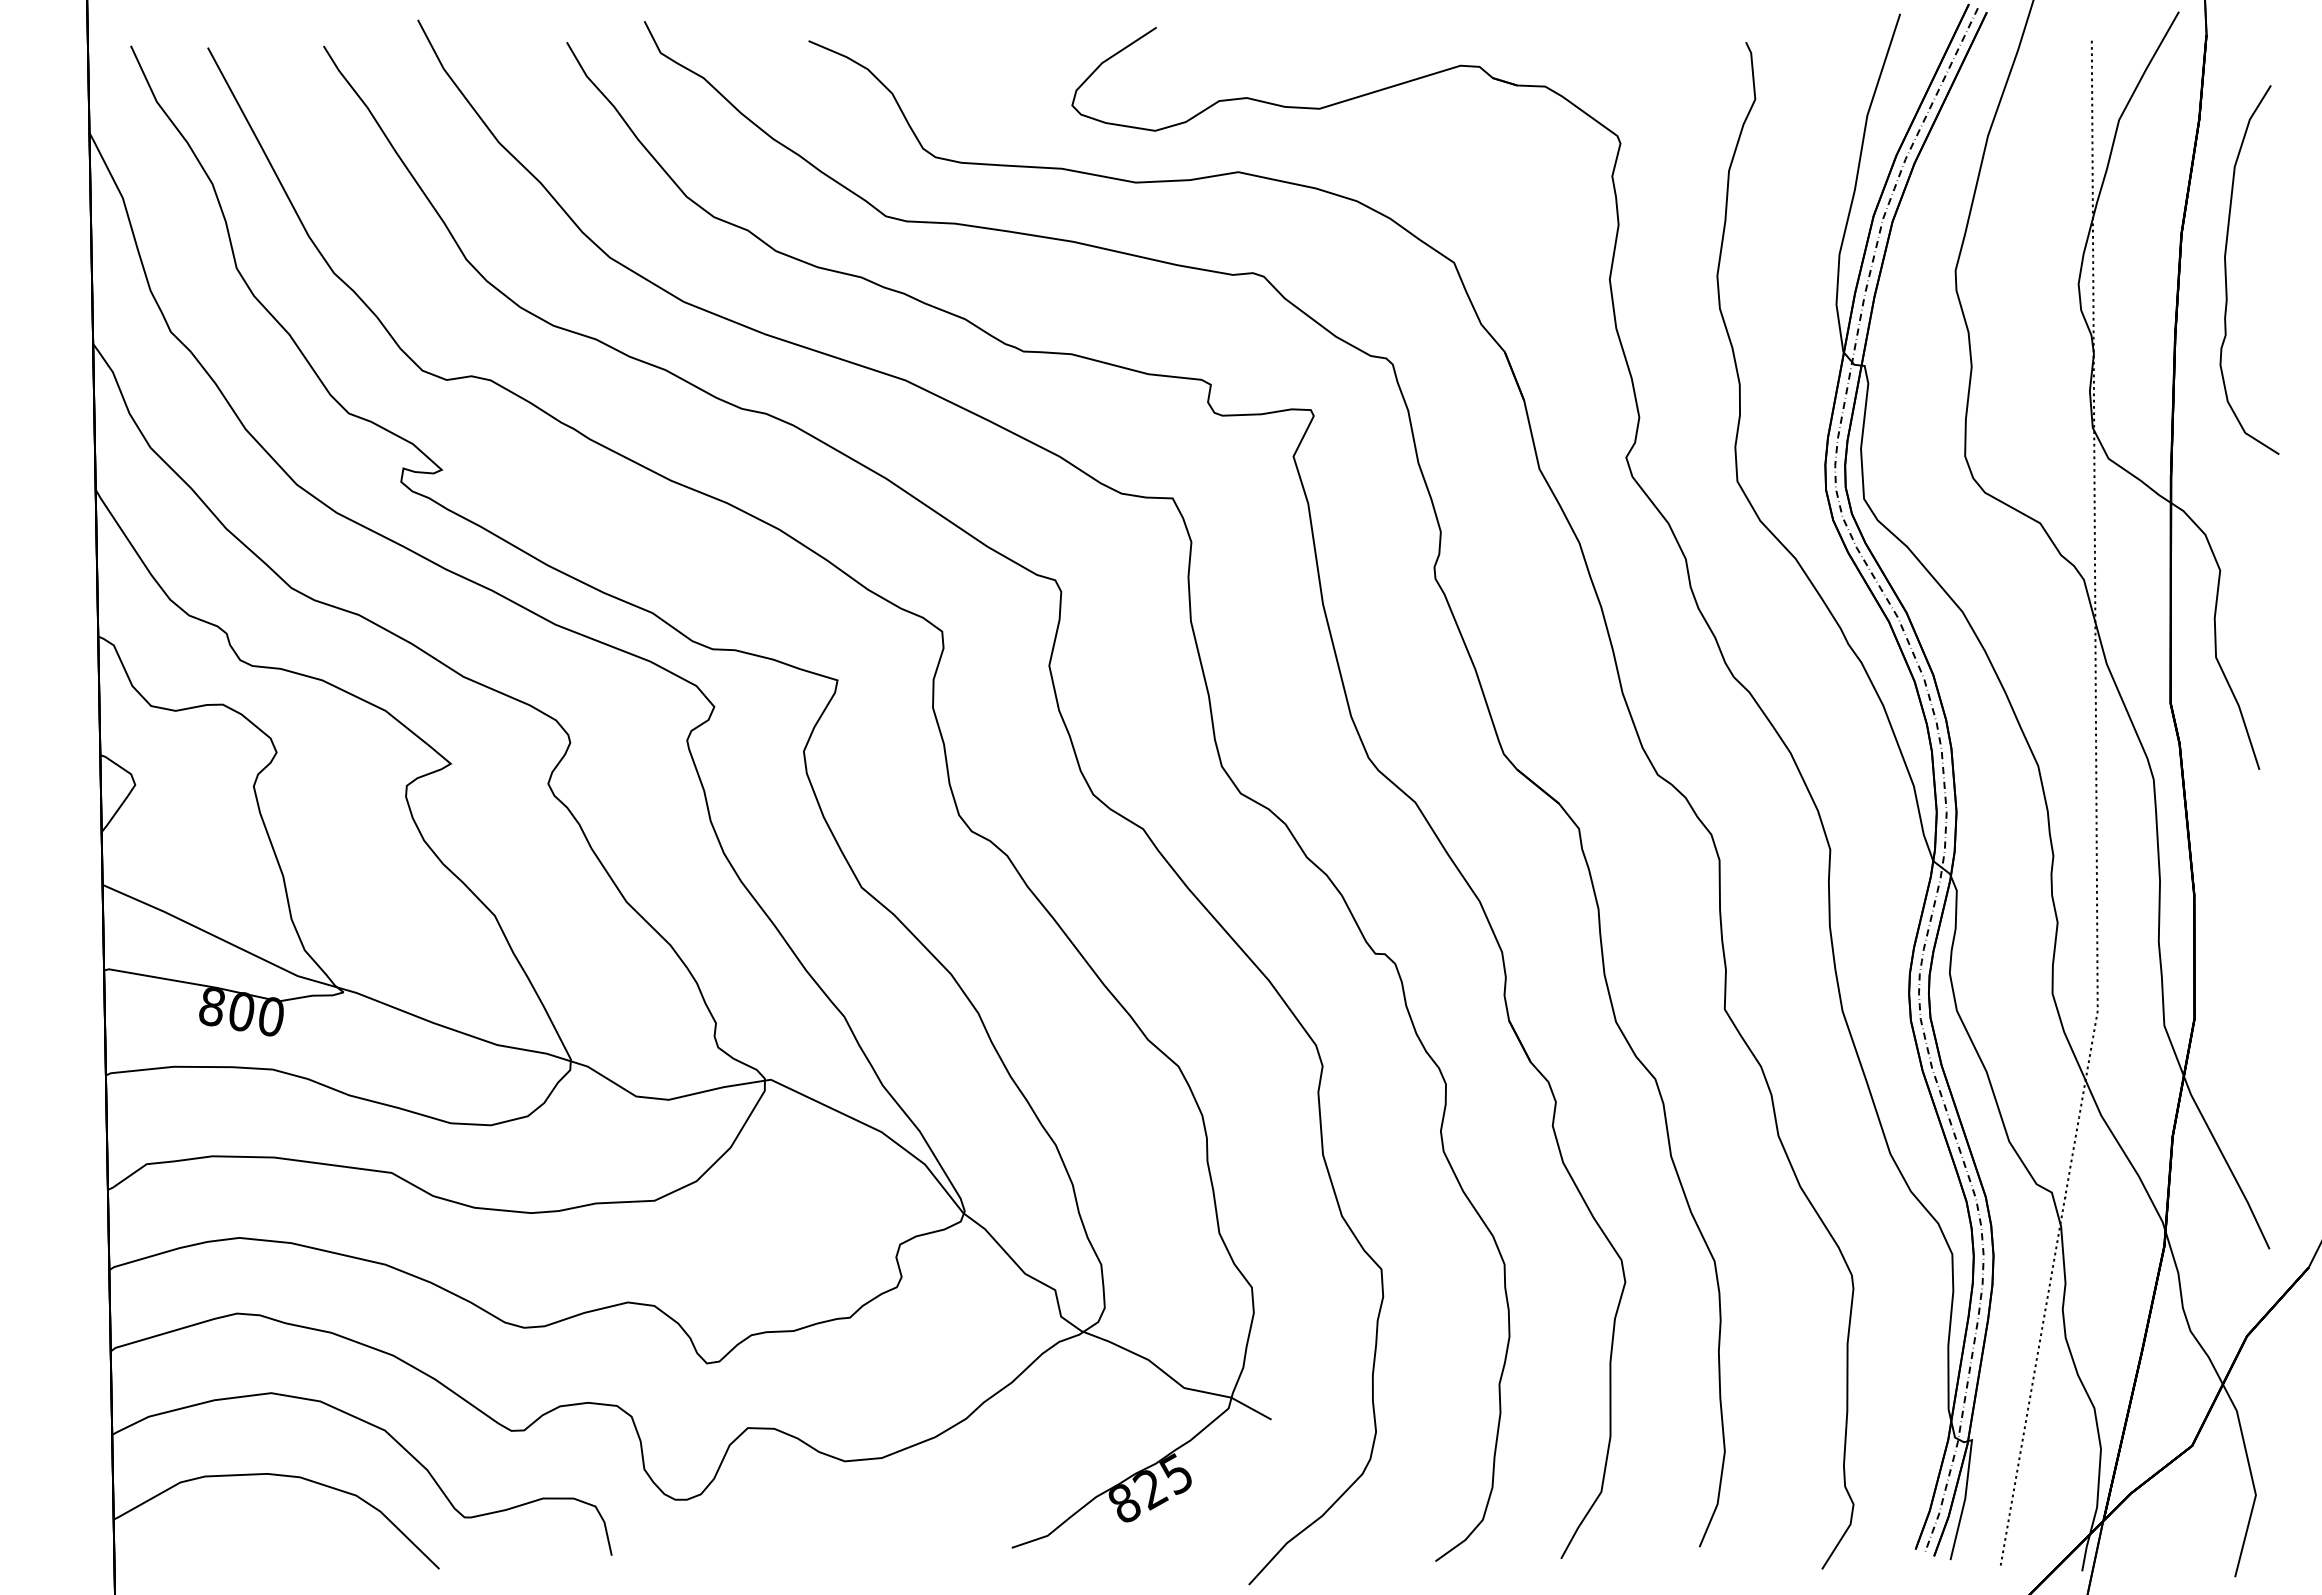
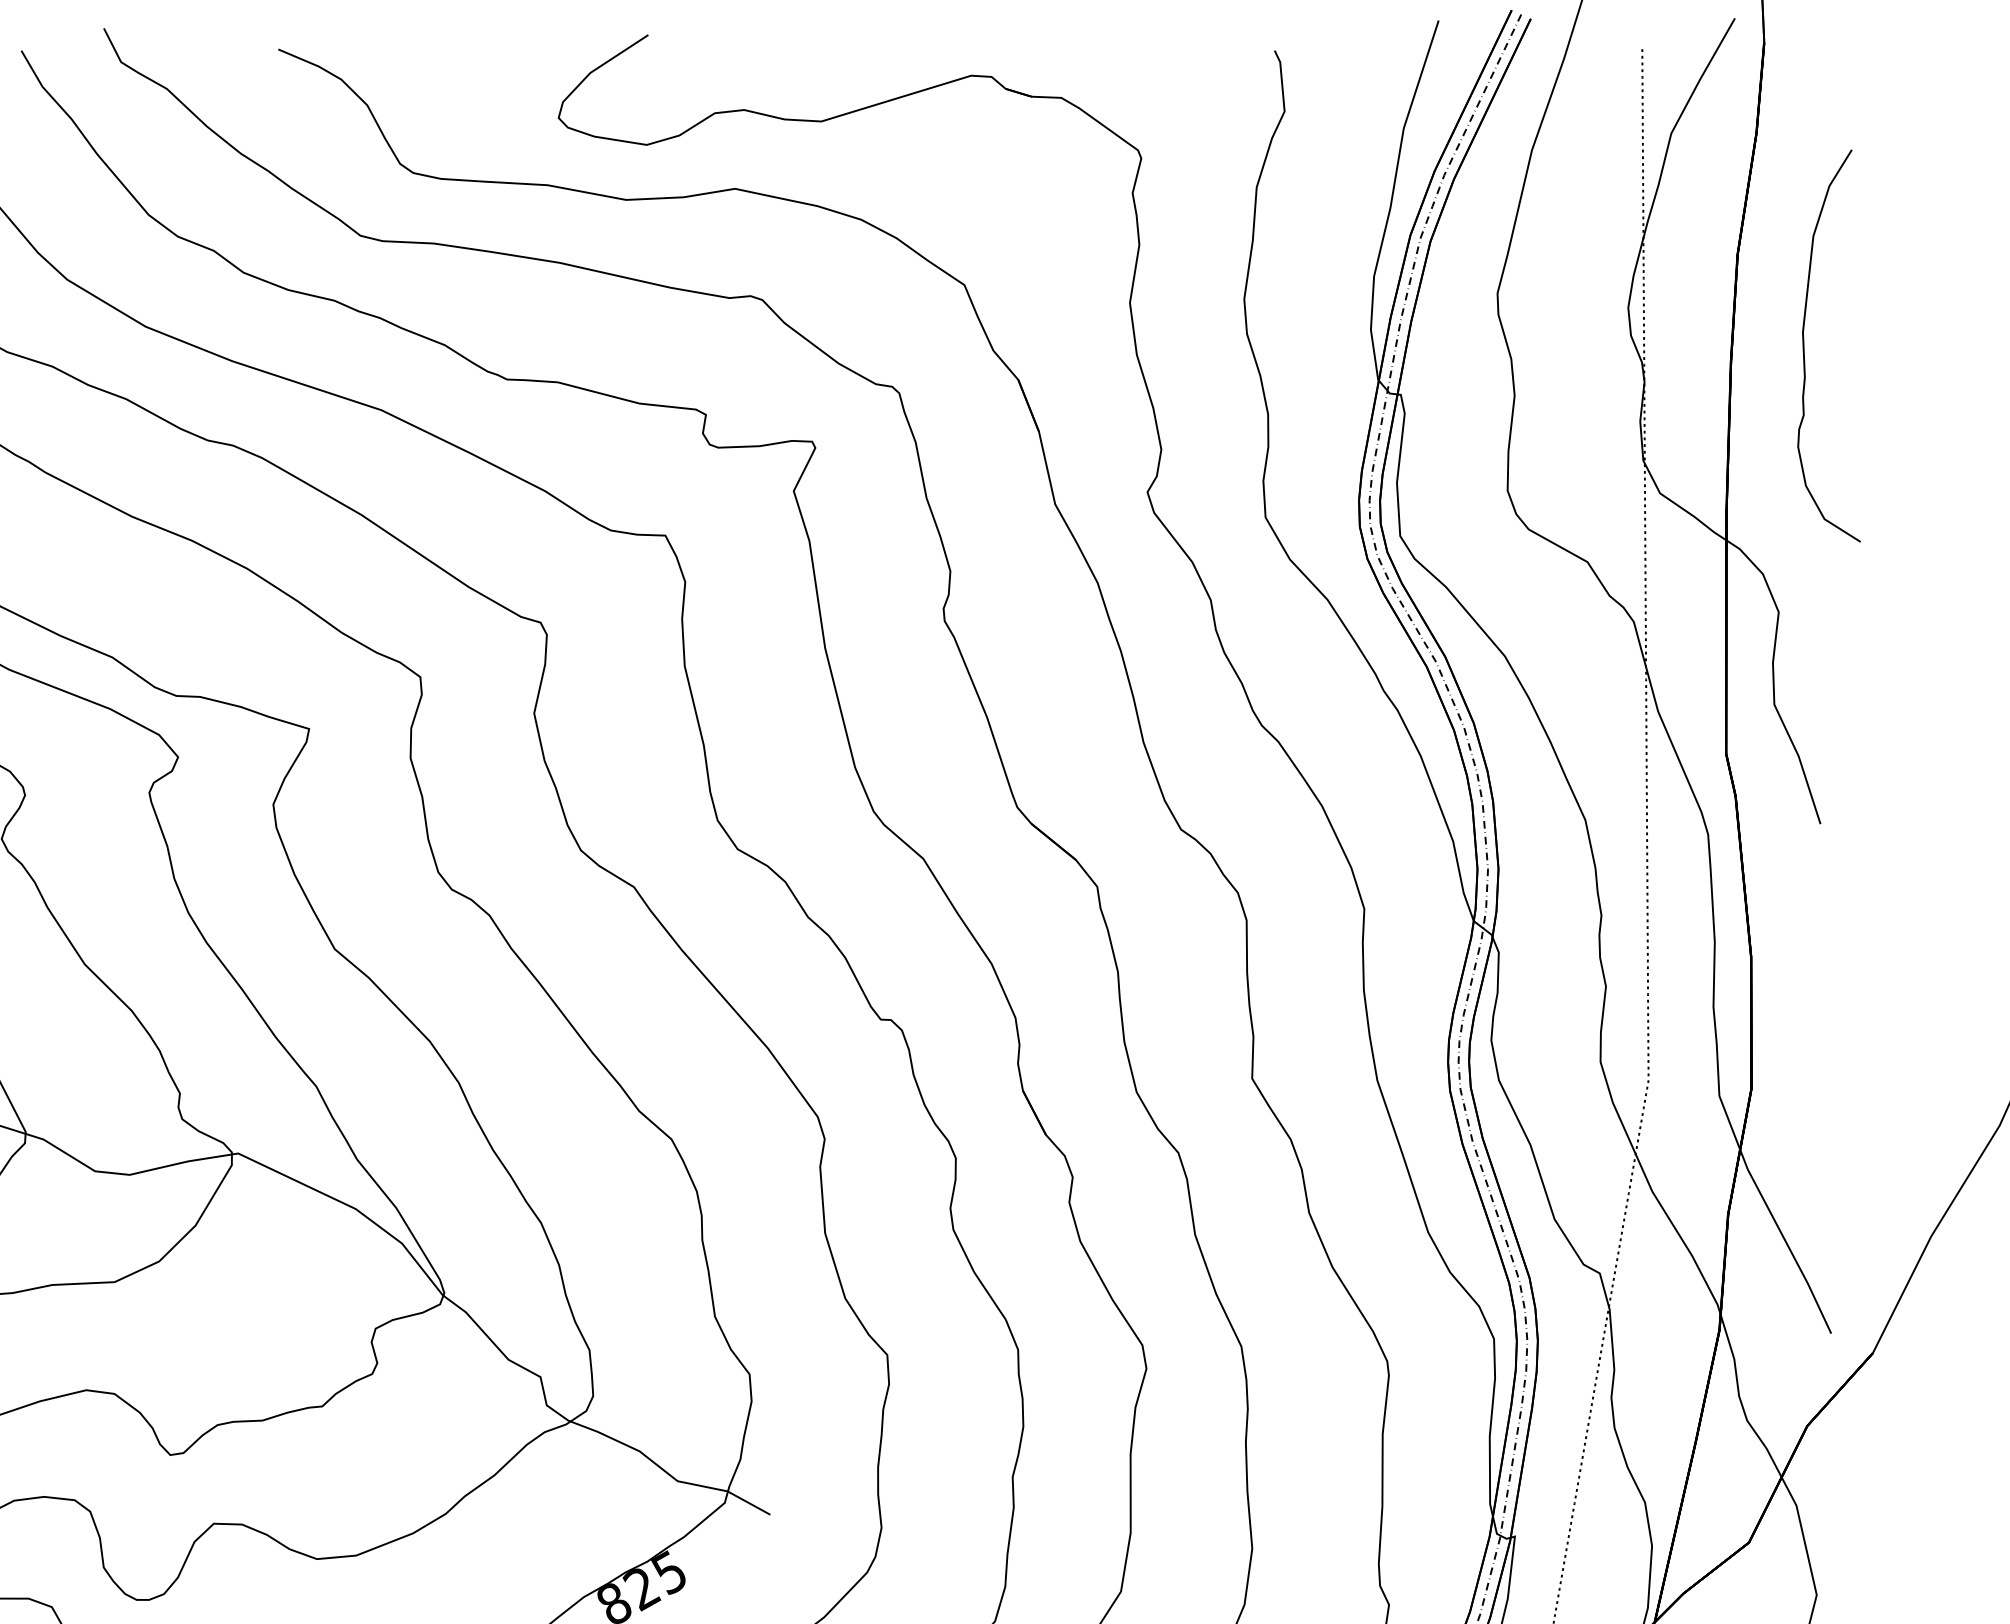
curve: (2226, 269) -> (1804, 345), moved

